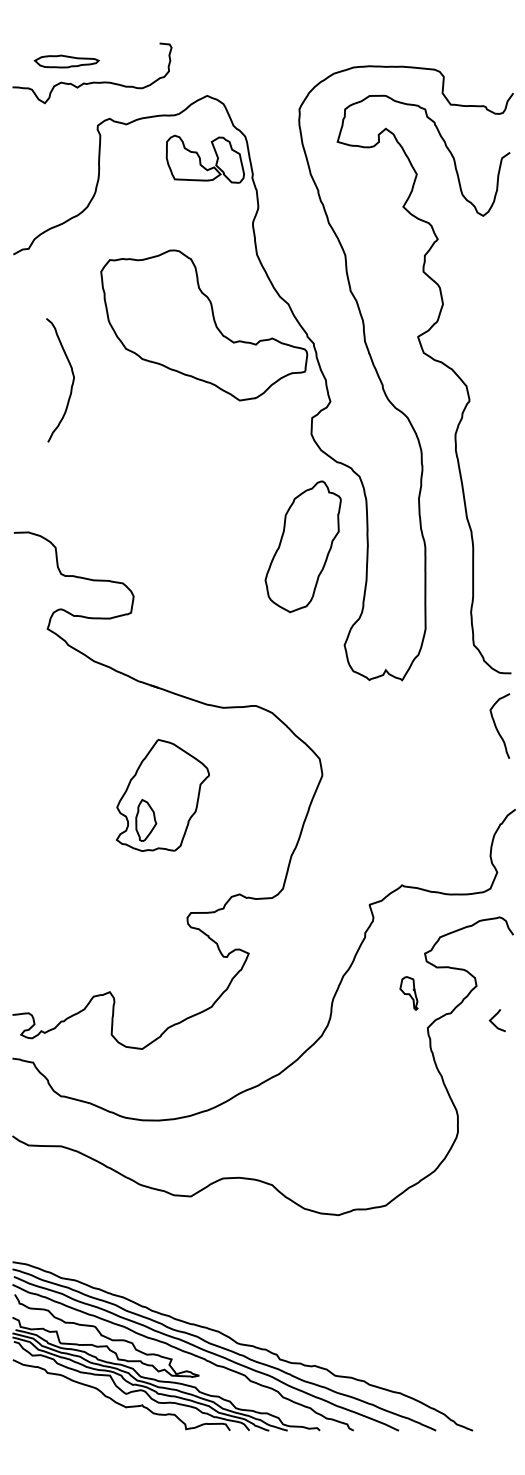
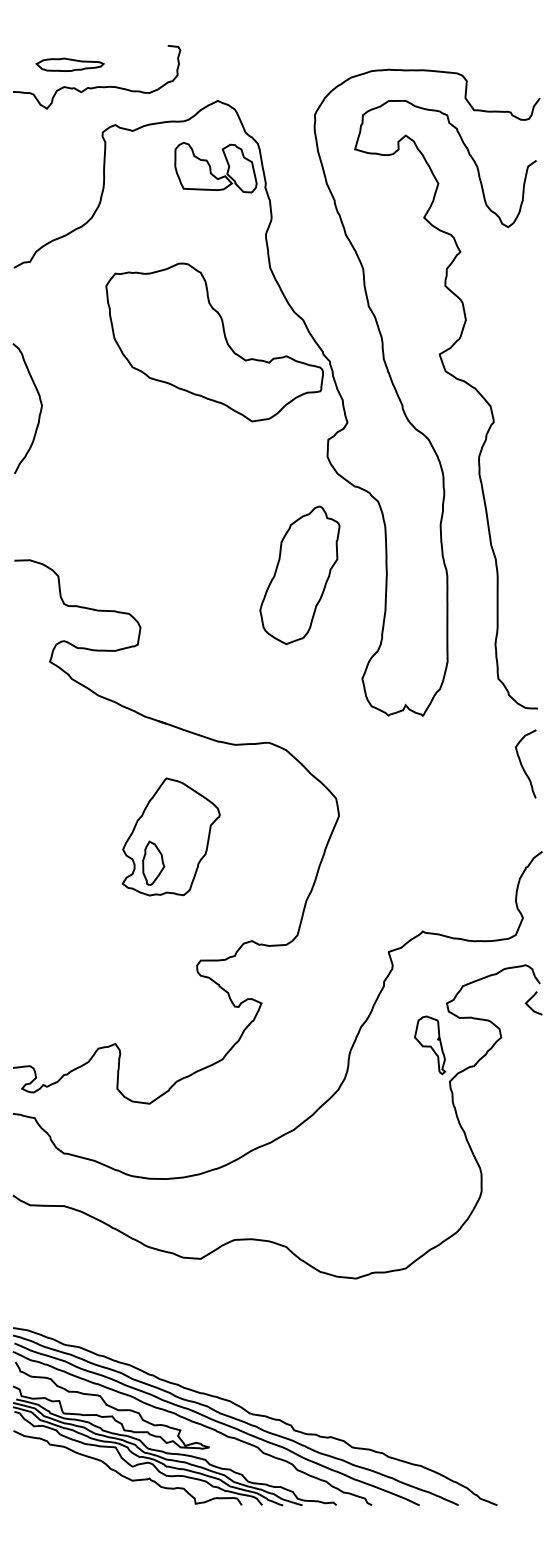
curve: (71, 384) -> (39, 413), moved
part: (302, 546) -> (299, 575), moved
part: (408, 993) -> (429, 1045), size x1.67
line: (494, 1017) -> (530, 1000), moved

